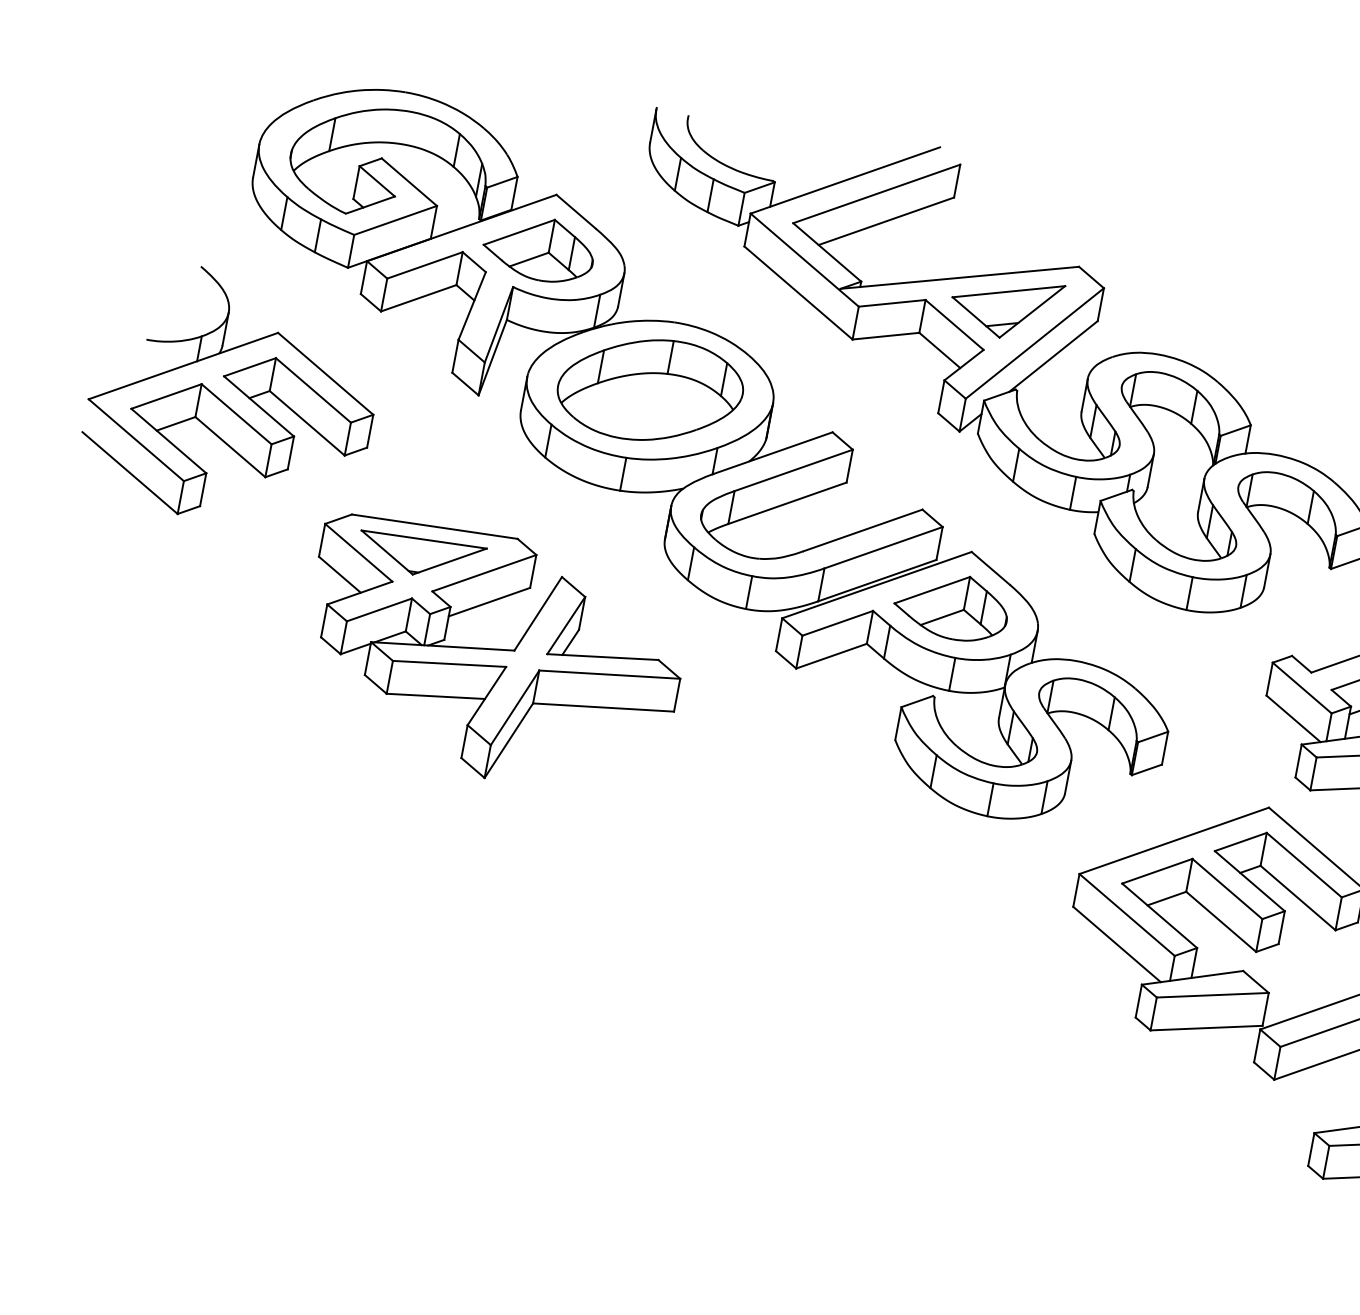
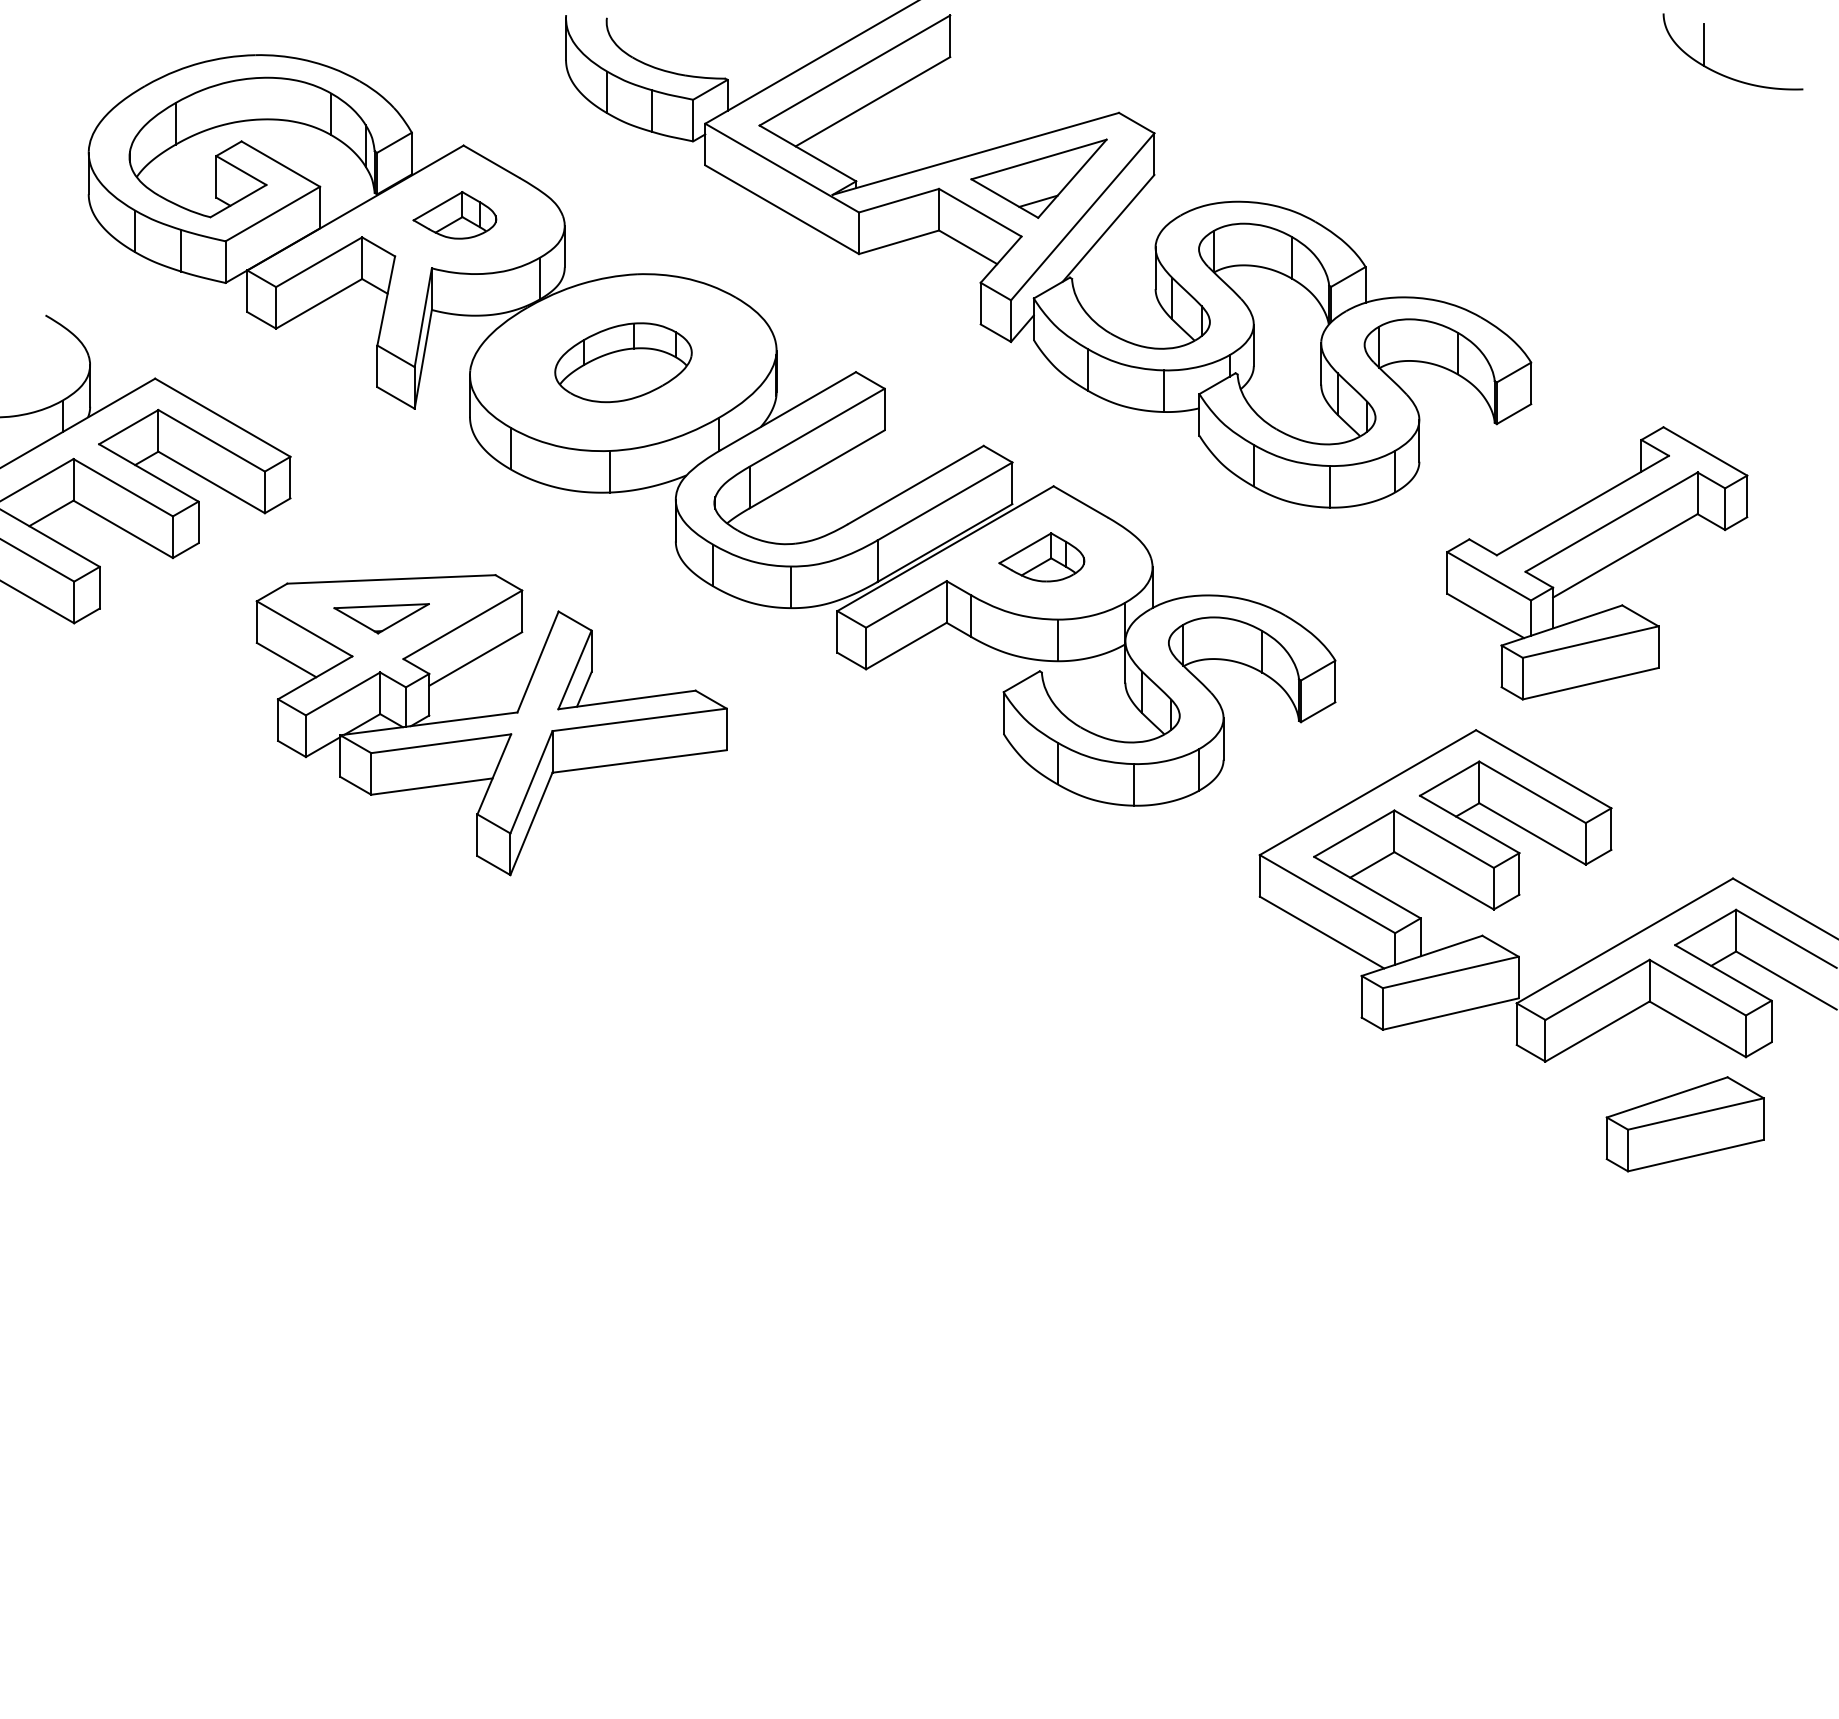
part: (538, 248) -> (454, 215), size x0.6
part: (650, 390) -> (623, 362), size x0.6
part: (421, 556) -> (381, 618), size x0.6
part: (951, 606) -> (1041, 557), size x0.6

